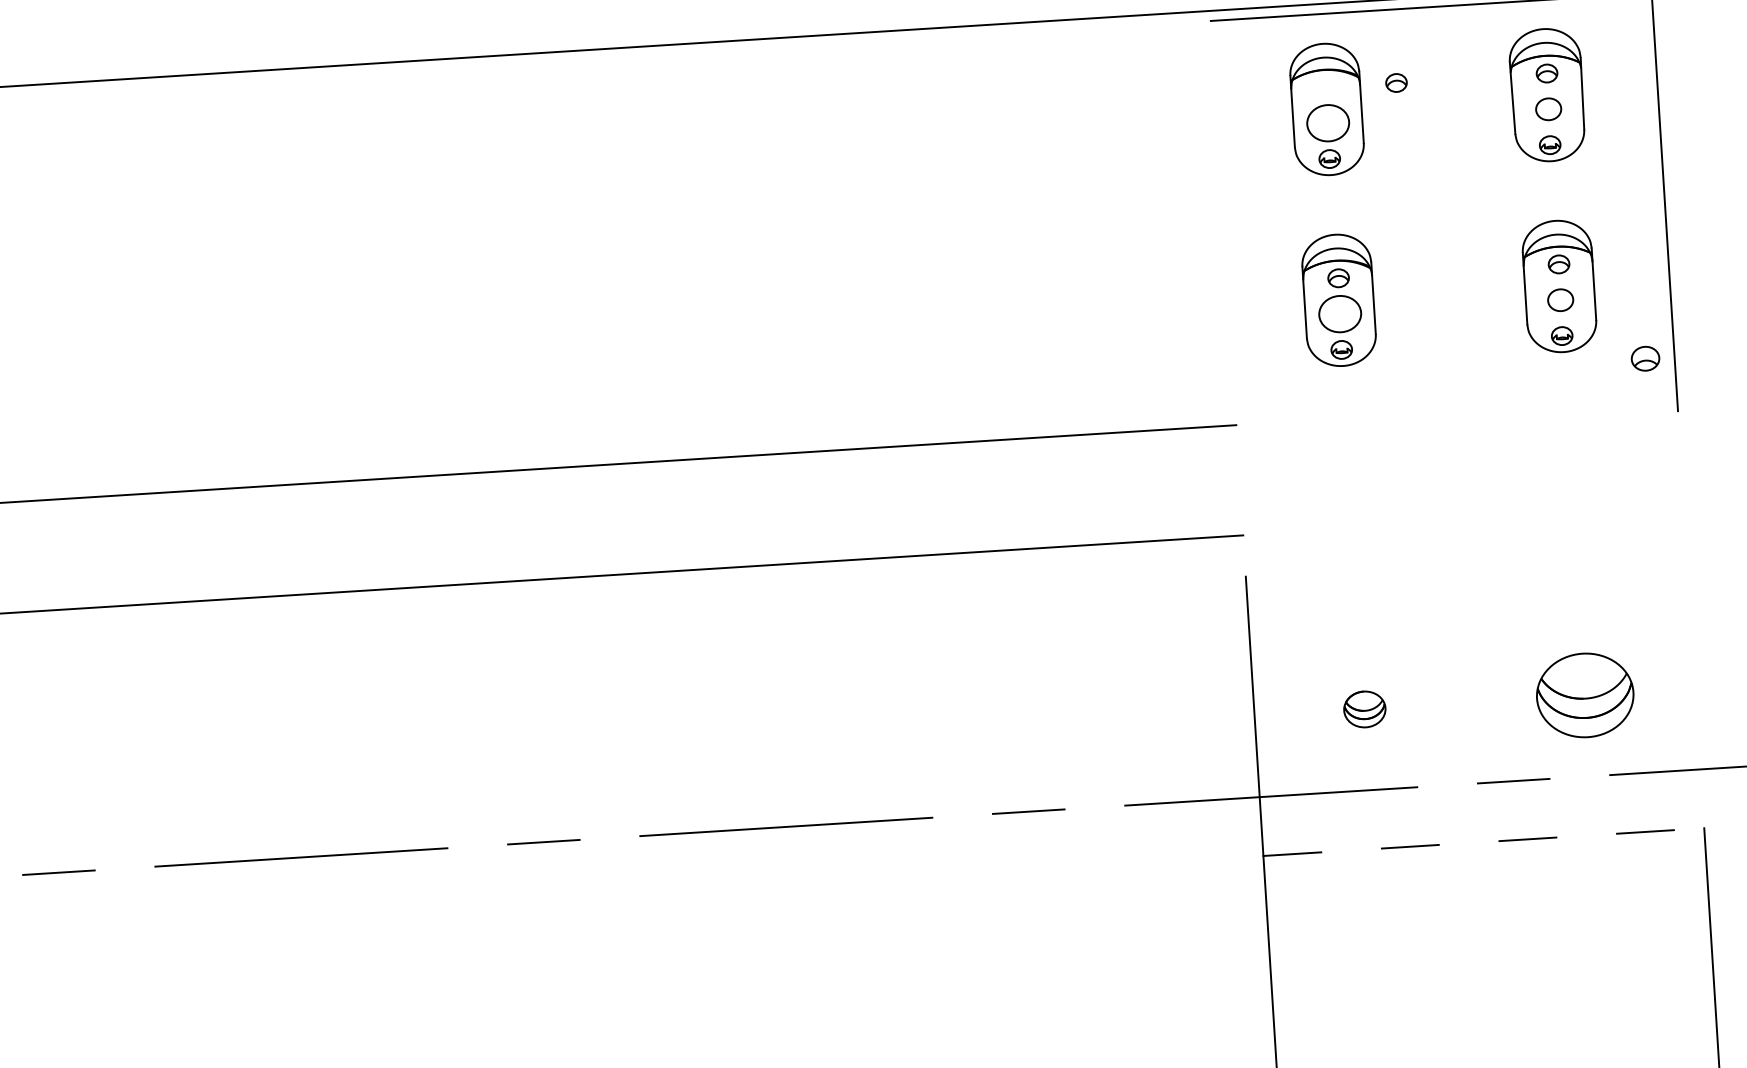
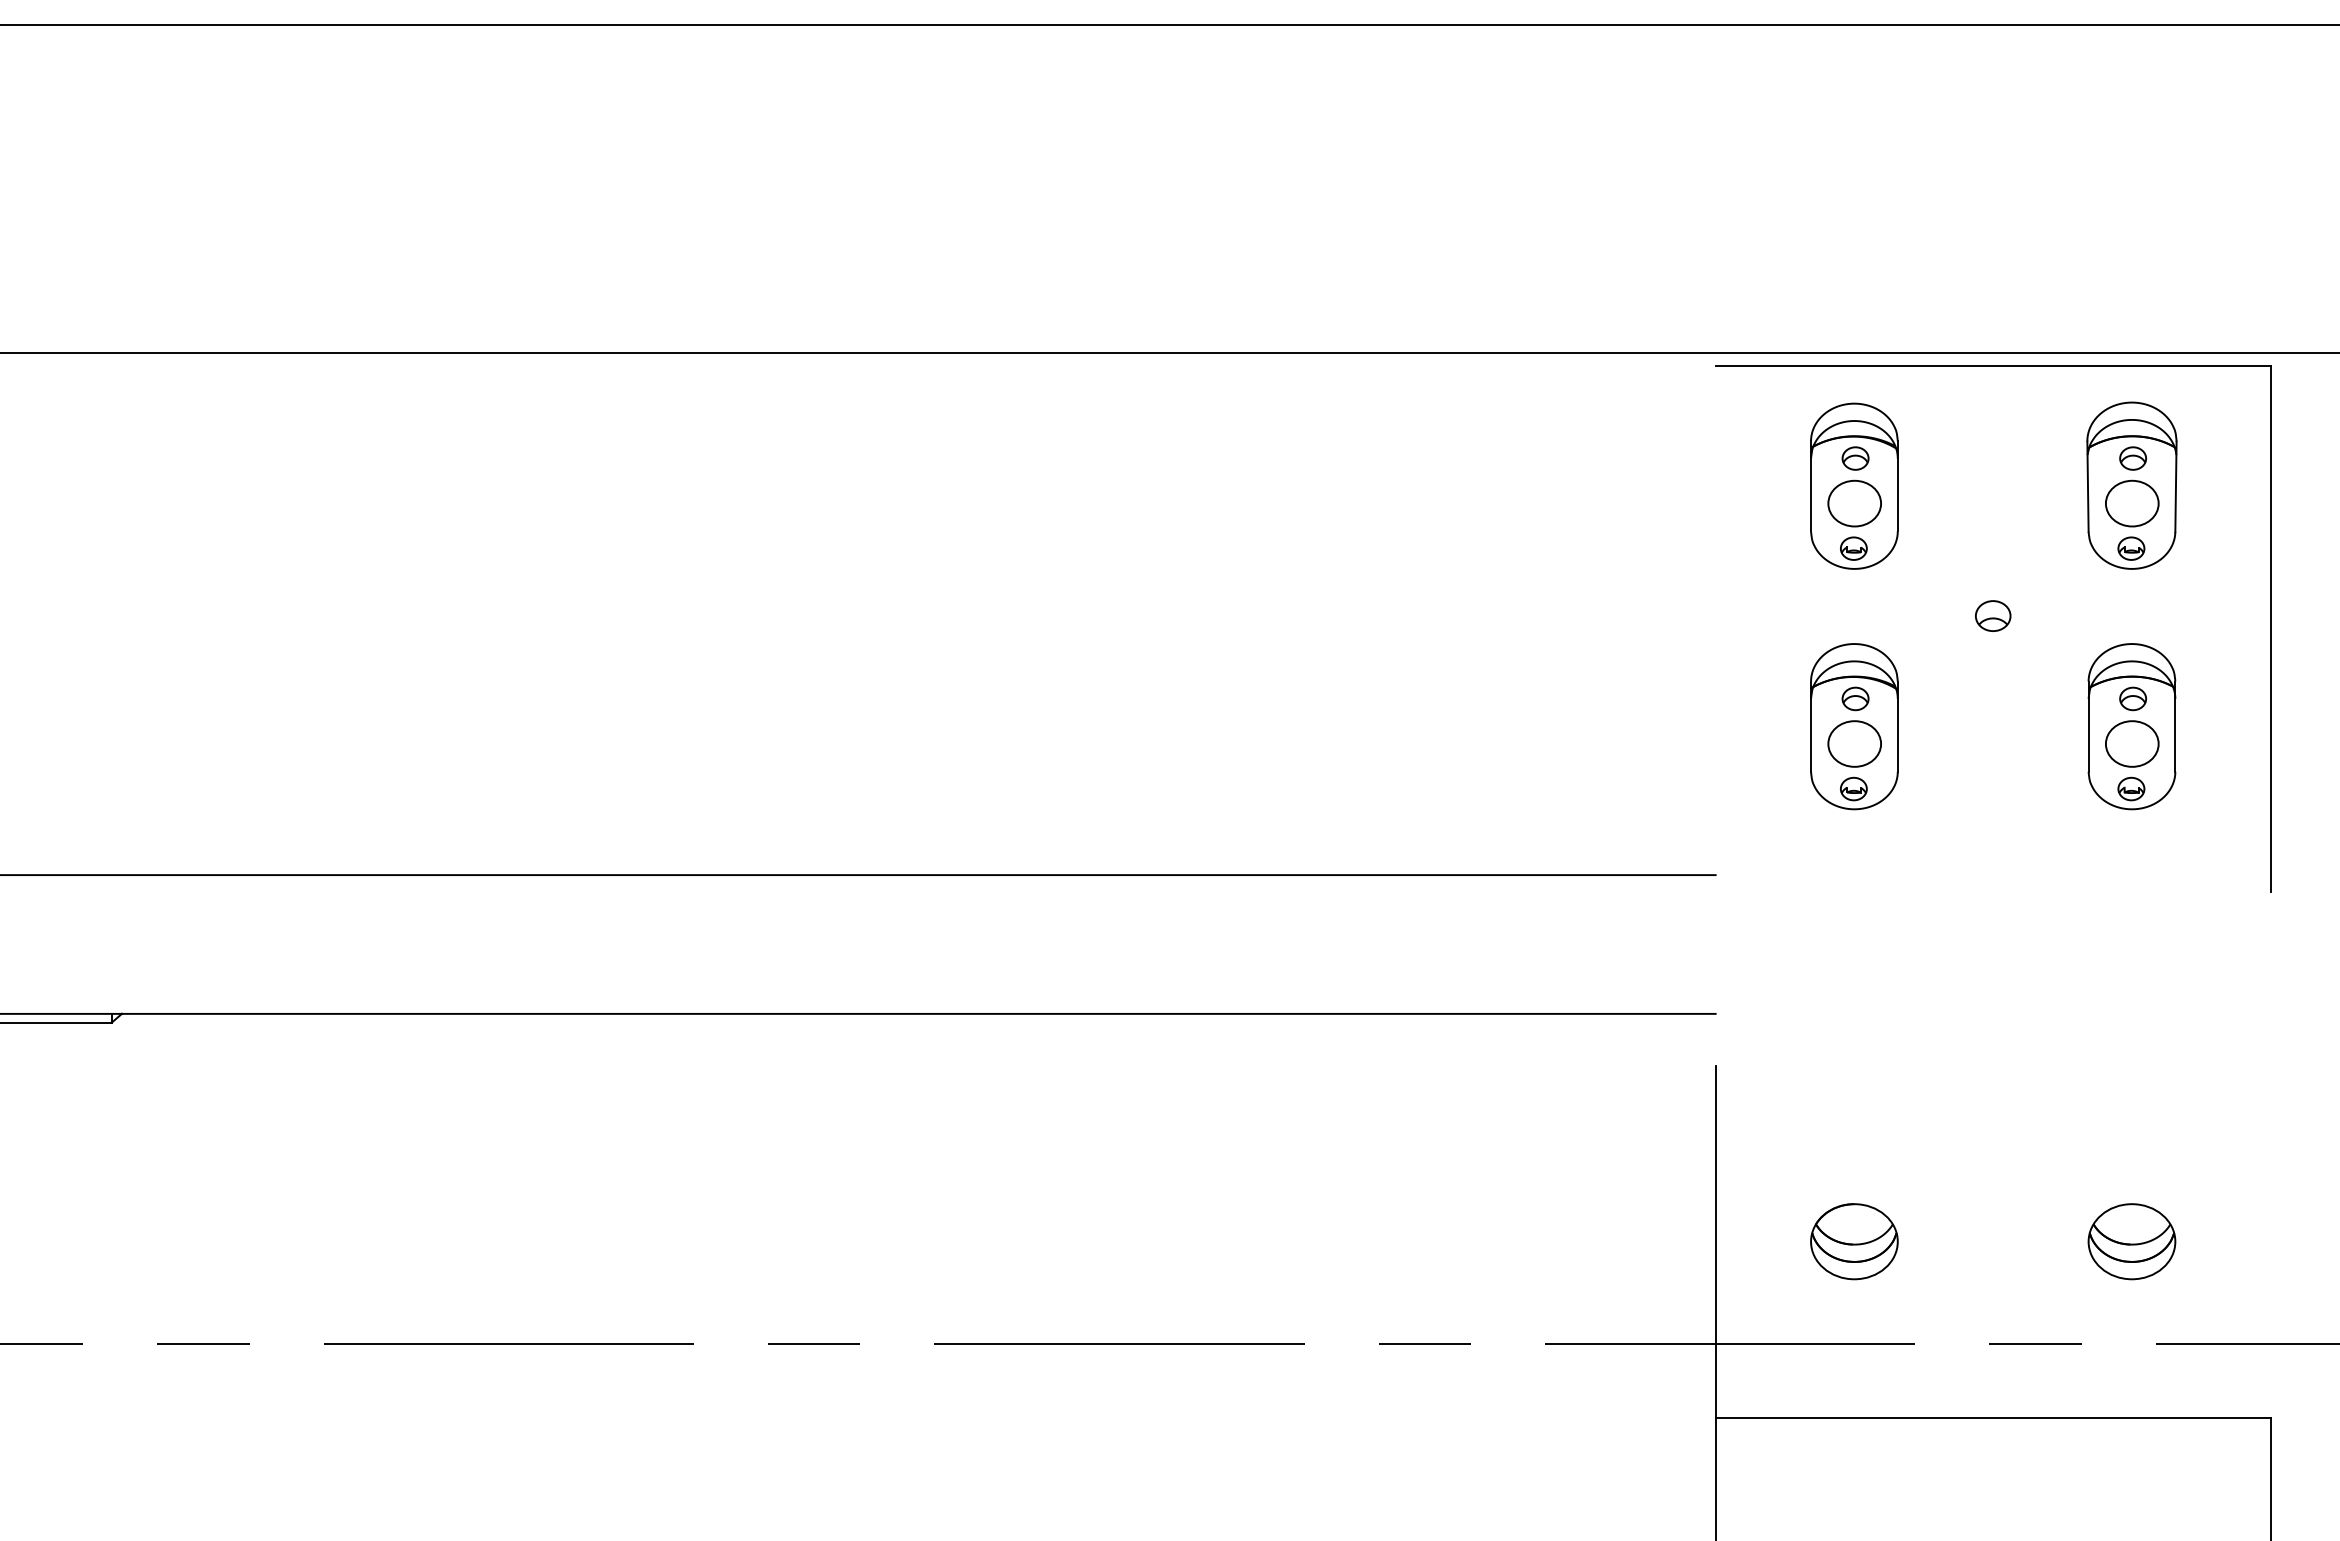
part: (1396, 82) -> (1855, 458), moved
part: (1548, 109) -> (2132, 503), size x1.67
part: (1560, 299) -> (2132, 743), size x1.67
part: (1645, 358) -> (1993, 615), moved
part: (1584, 695) -> (2131, 1241), size x0.71
part: (1364, 709) -> (1854, 1241), size x1.67
line: (1484, 842) -> (1993, 1417), dashed -> solid

